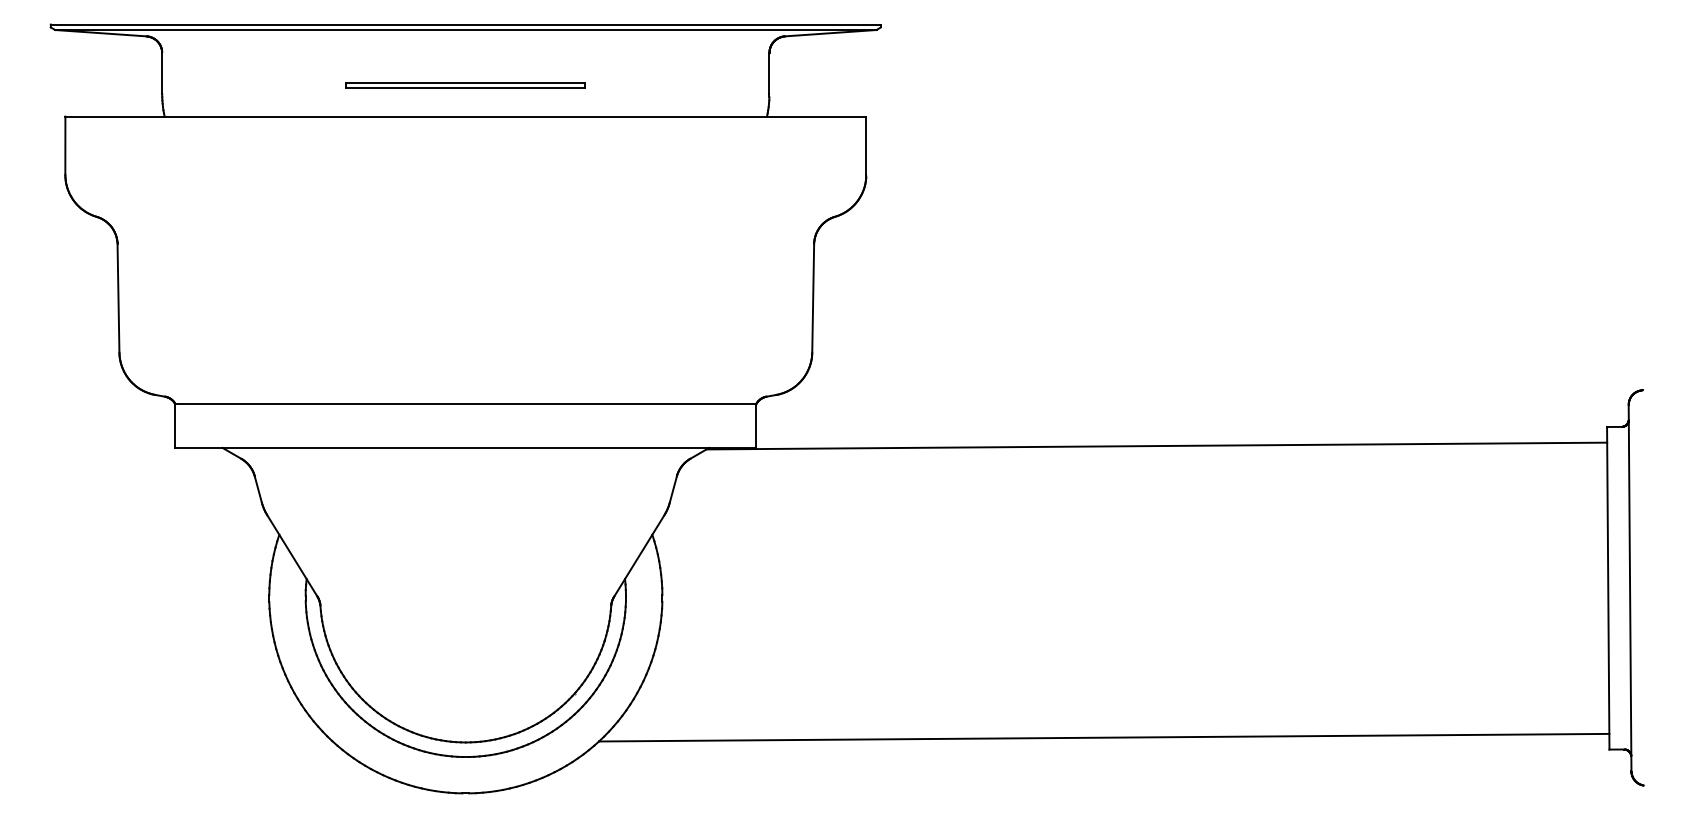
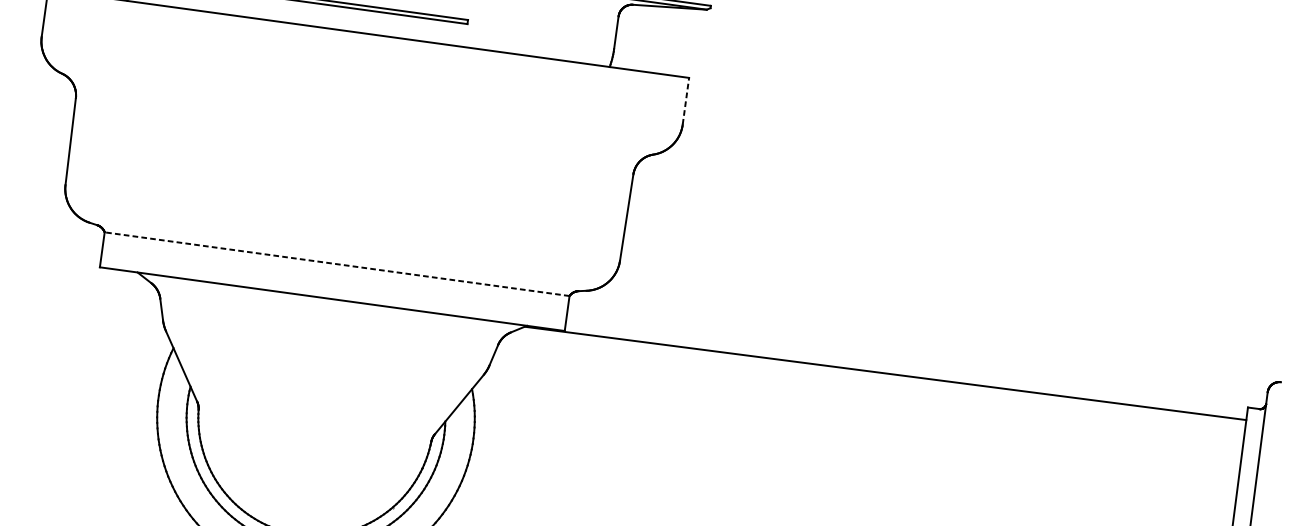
line: (866, 145) -> (686, 101), solid -> dashed
line: (465, 404) -> (336, 264), solid -> dashed

